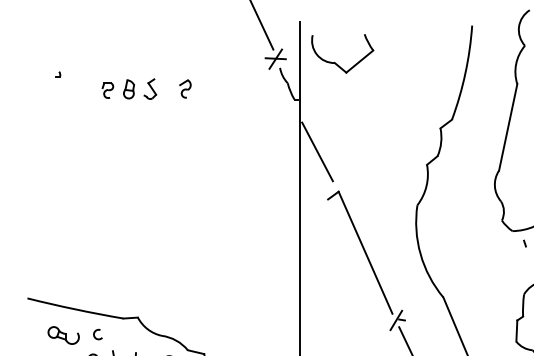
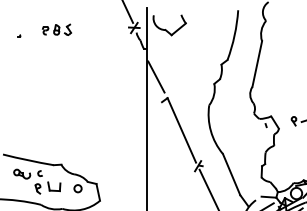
part: (128, 88) -> (56, 29), moved
part: (185, 88) -> (86, 43), removed

